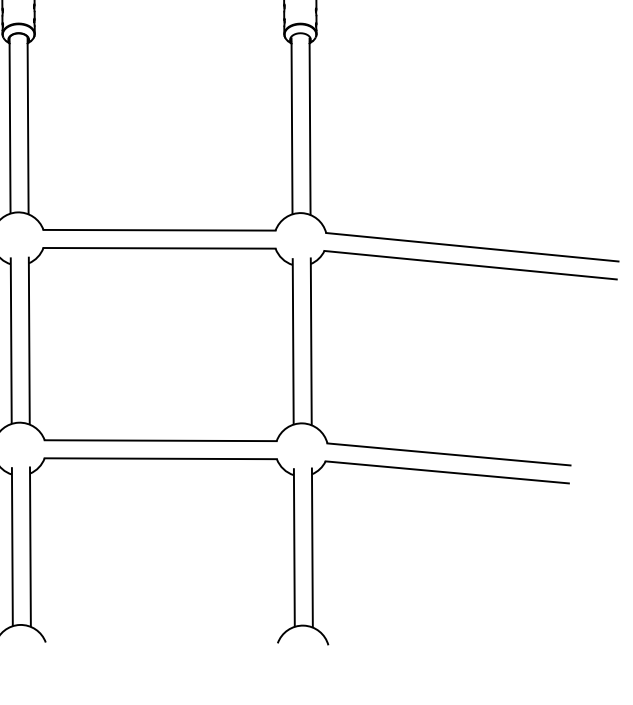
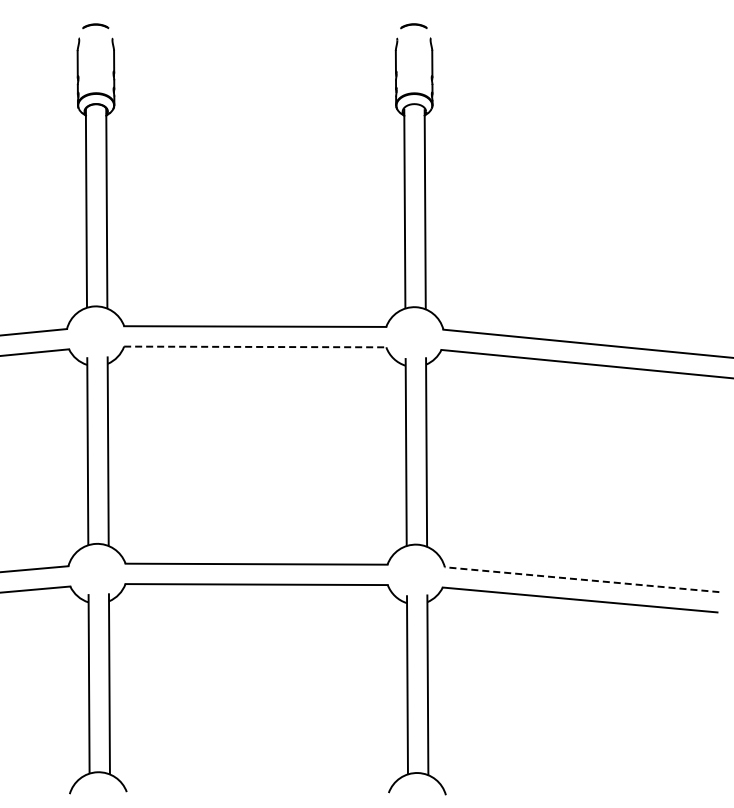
line: (159, 247) -> (255, 346), solid -> dashed
line: (449, 454) -> (582, 579), solid -> dashed

